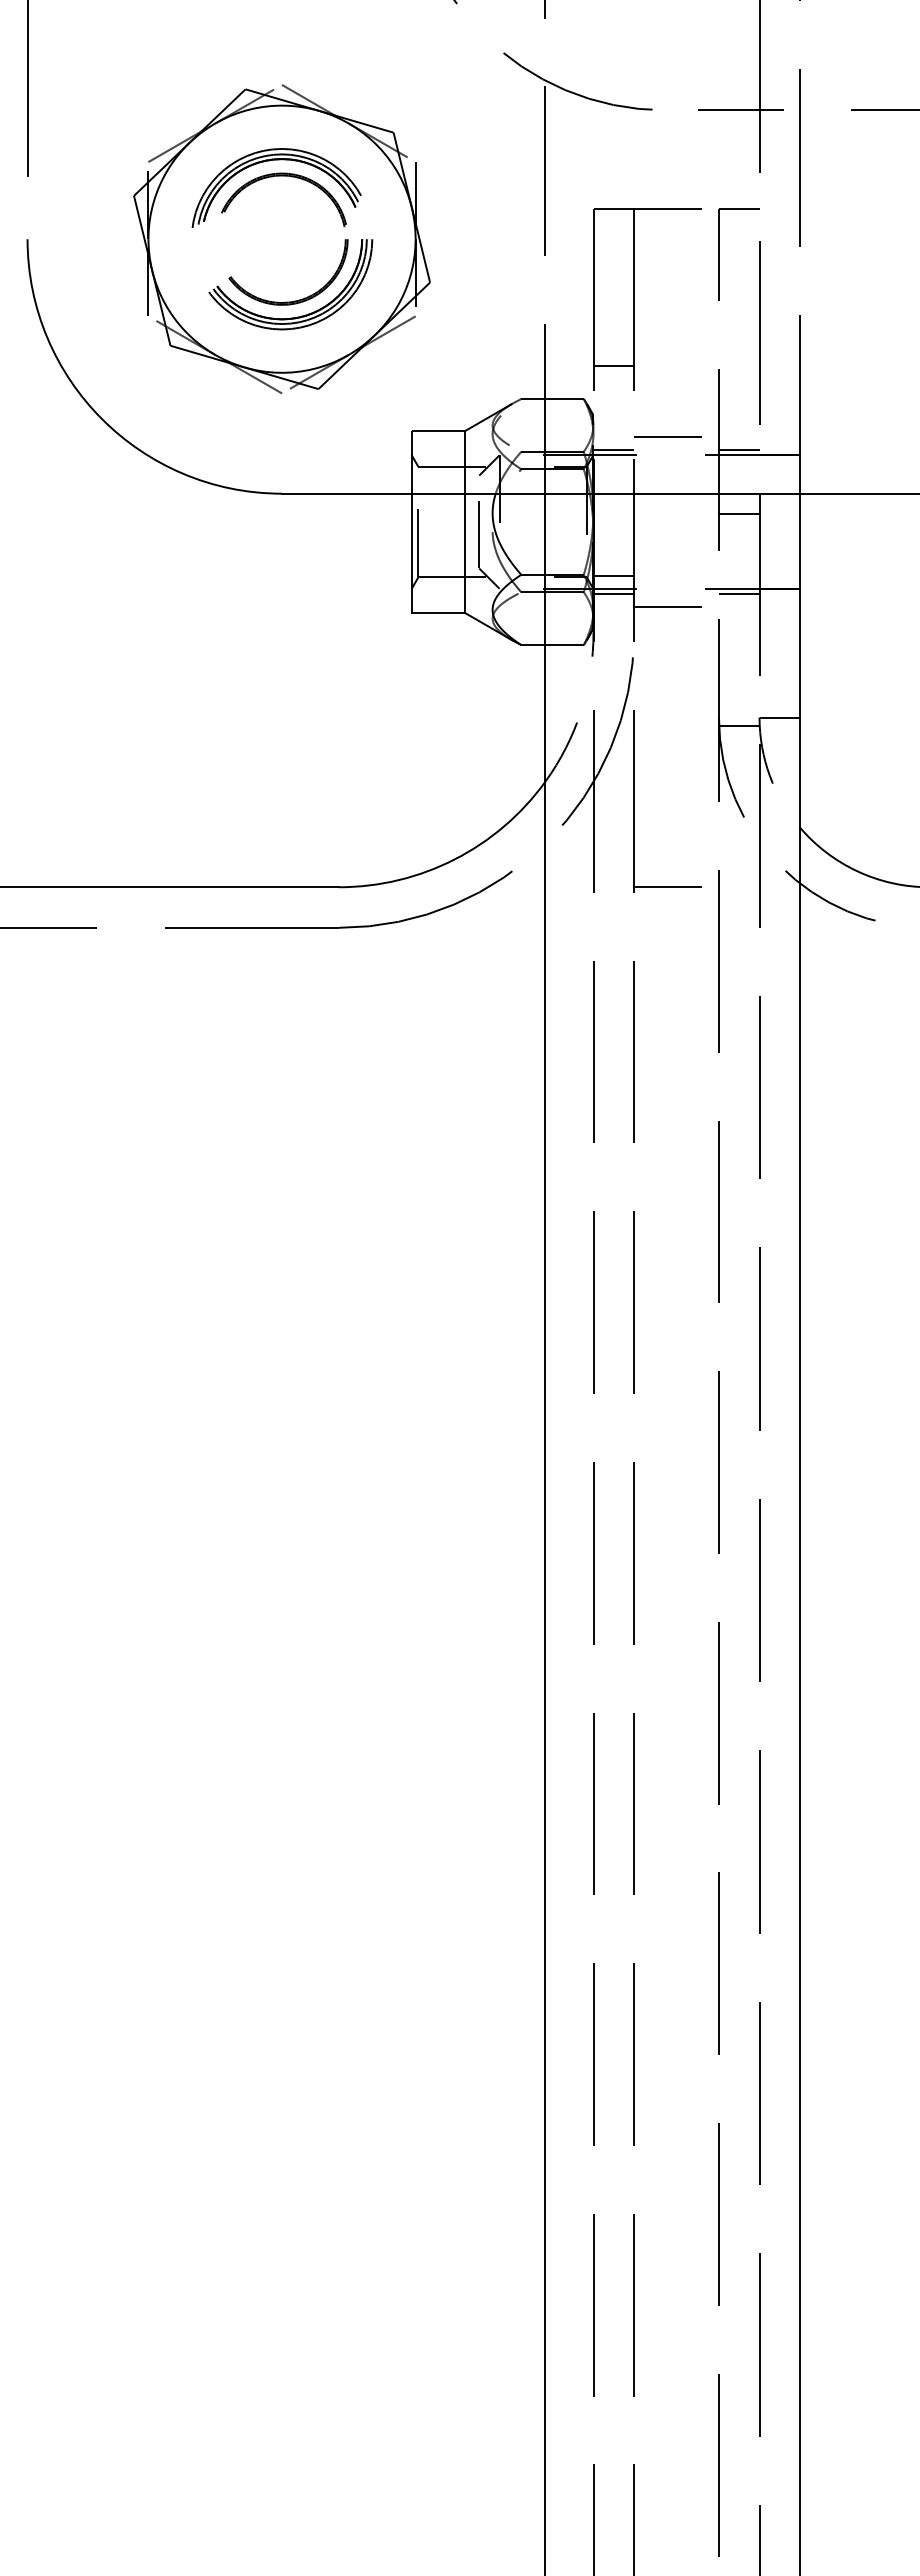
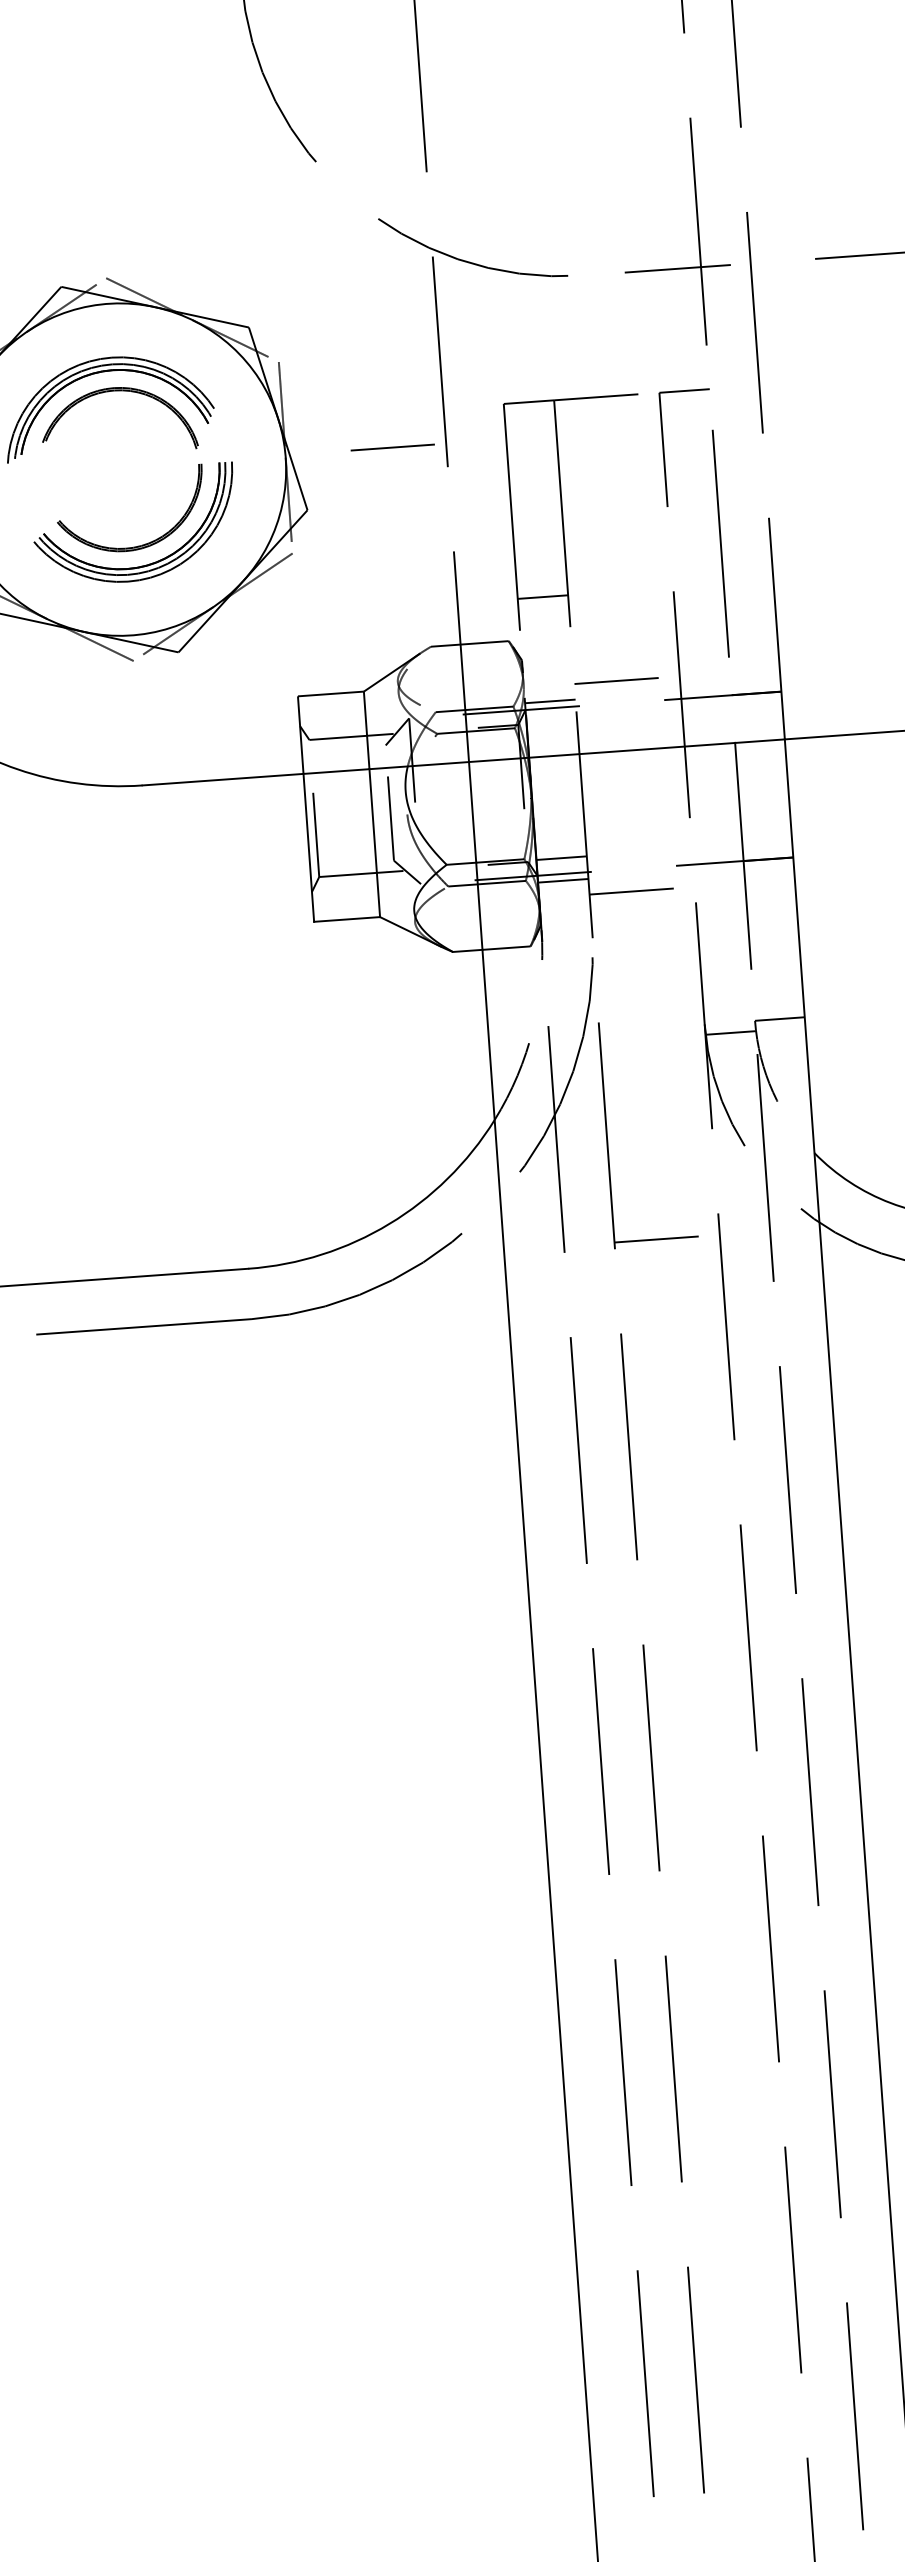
line: (501, 236) -> (392, 446), added
line: (738, 449) -> (705, 689), removed
line: (738, 514) -> (710, 770), removed
line: (738, 594) -> (718, 869), removed

